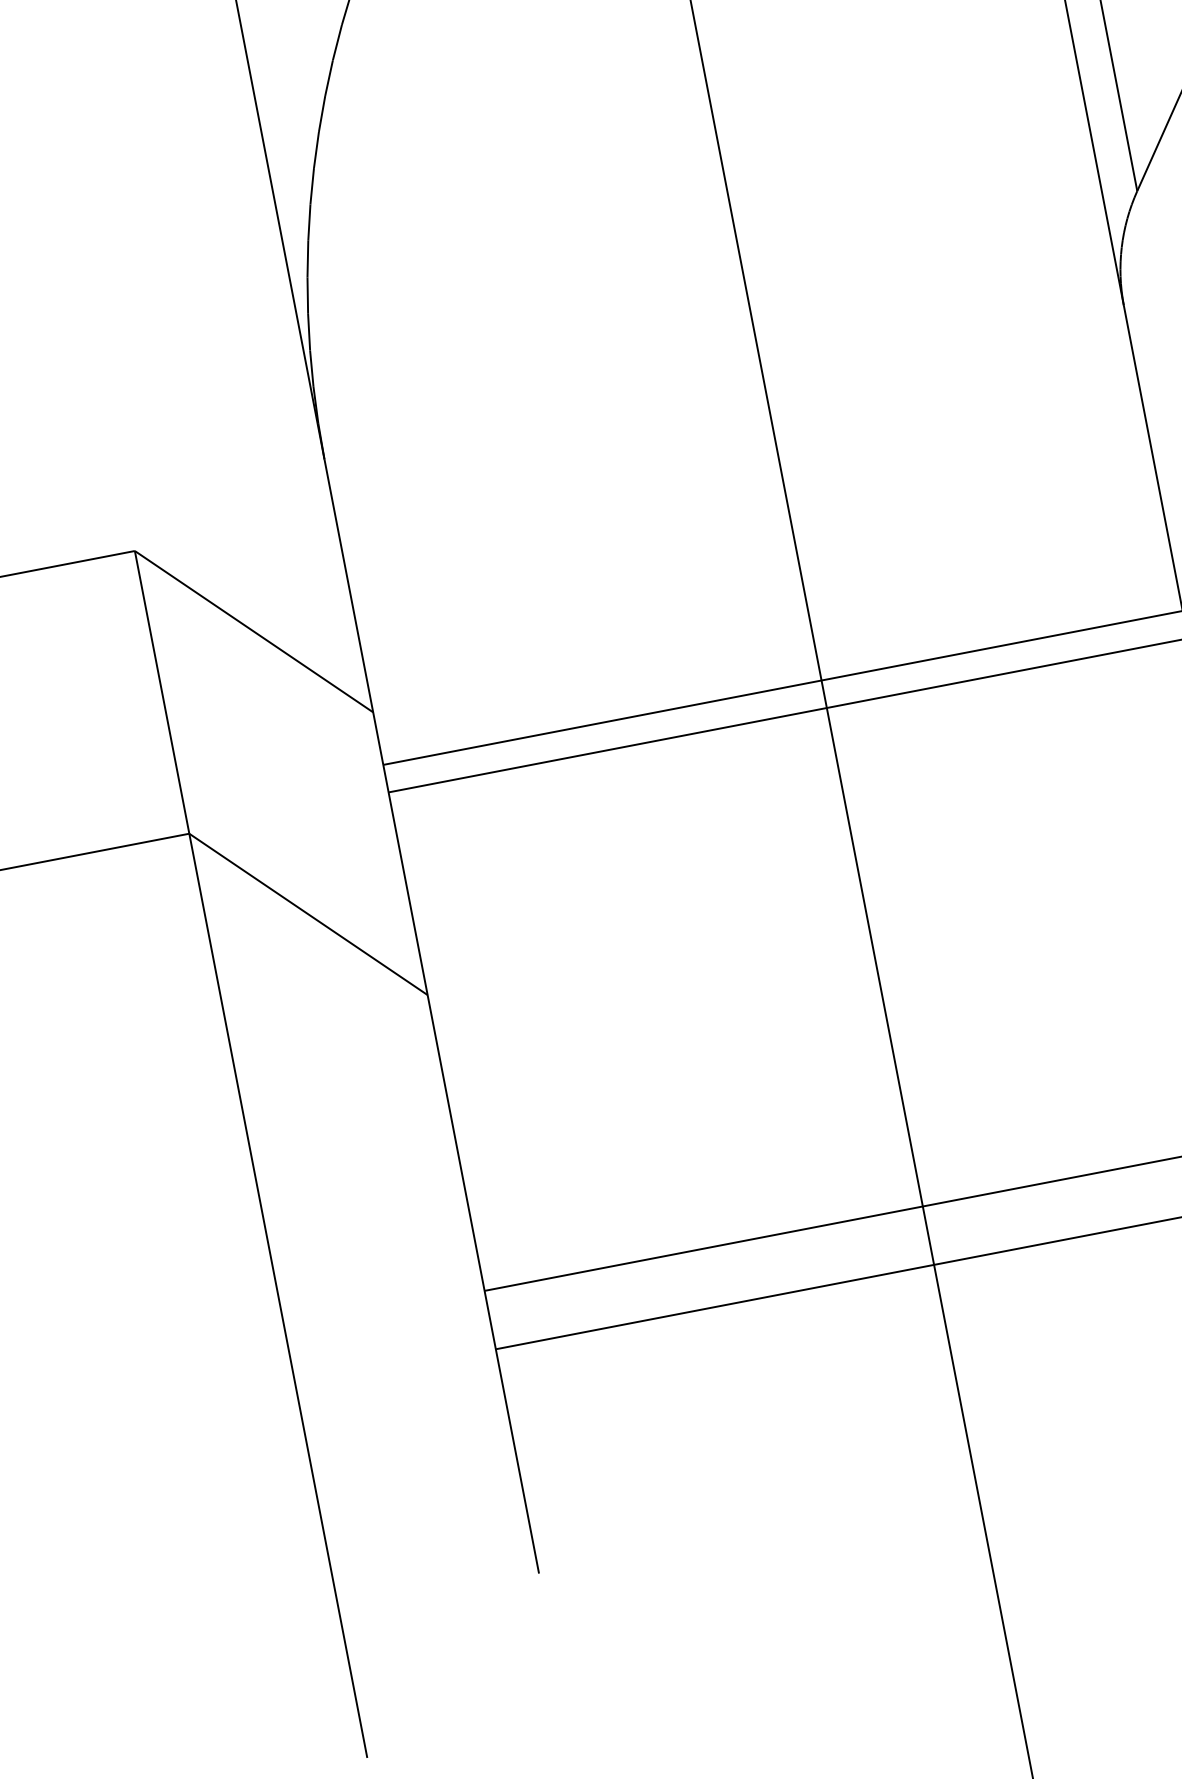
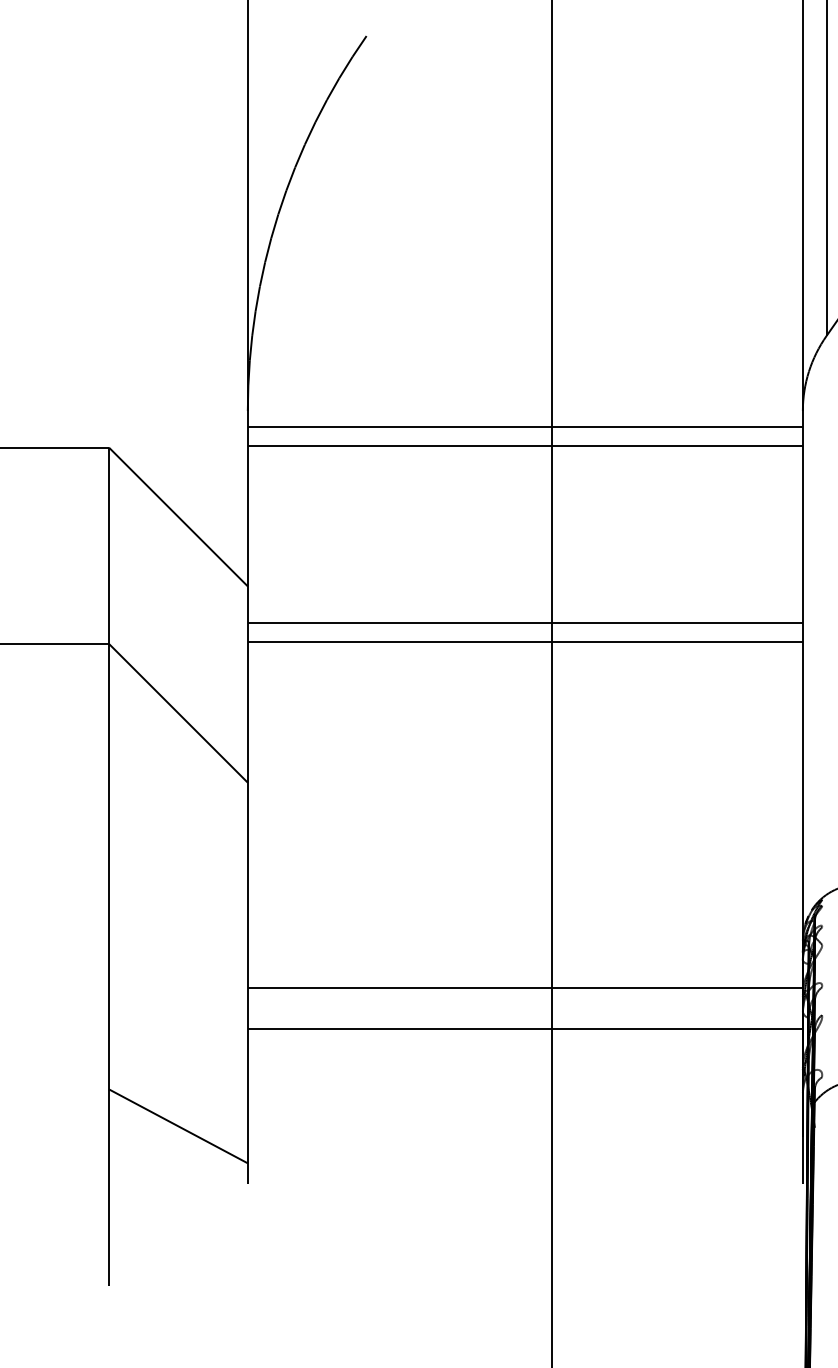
line: (727, 405) -> (524, 426), added
line: (732, 432) -> (524, 445), added
line: (423, 1509) -> (178, 1126), added

